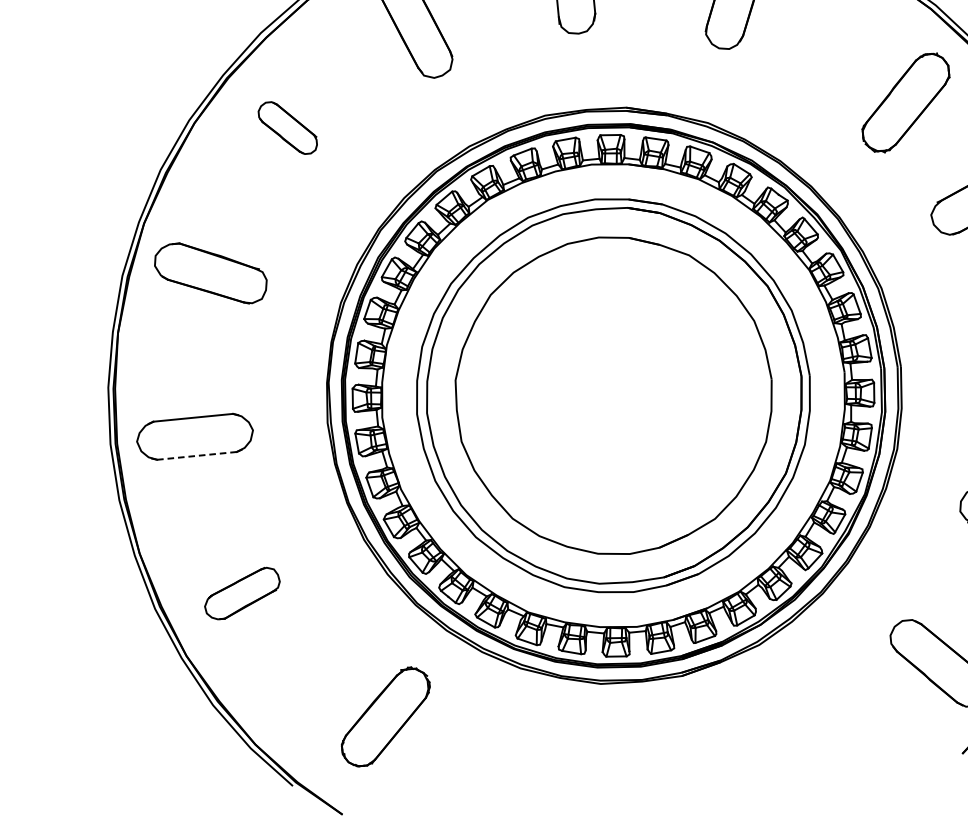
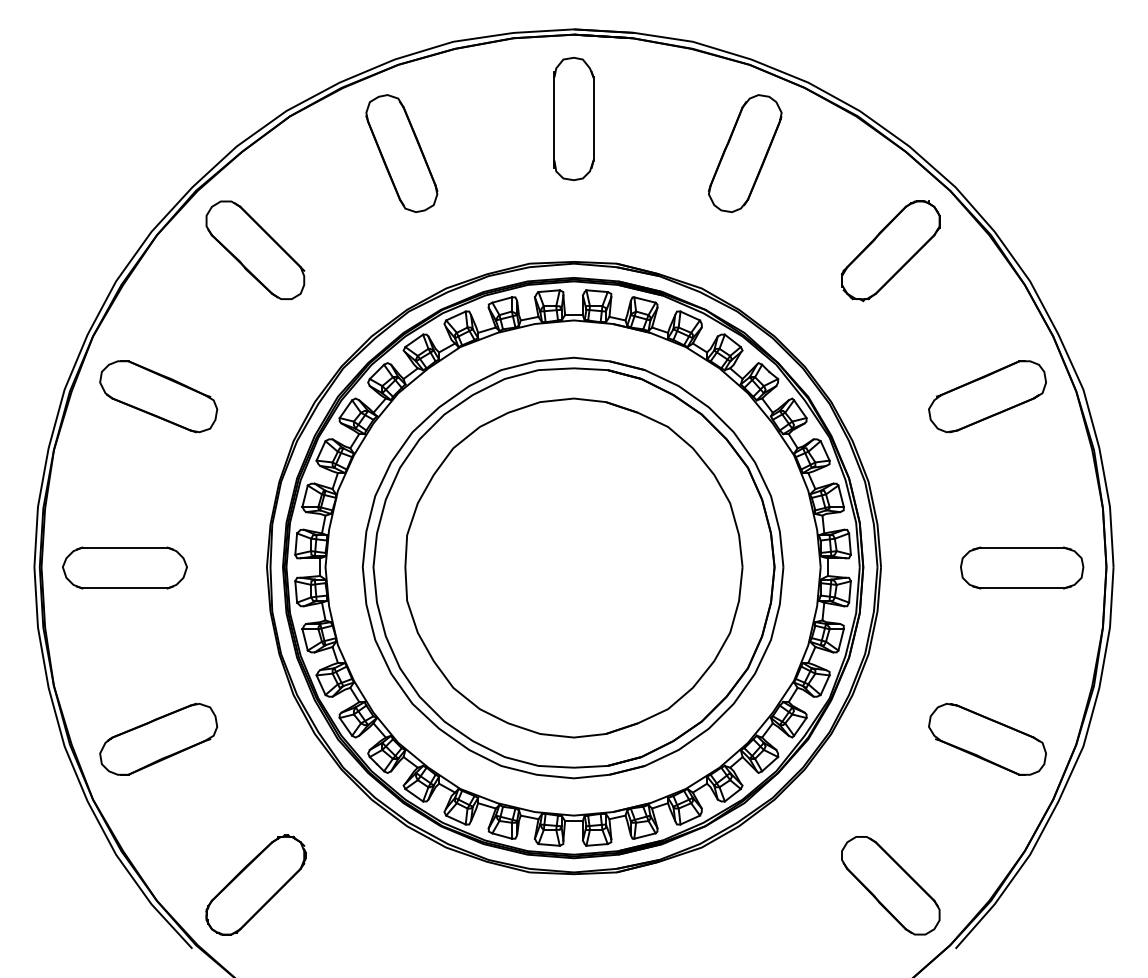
part: (905, 103) -> (890, 251), moved
part: (287, 127) -> (255, 249), size x1.67
line: (196, 455) -> (124, 588), dashed -> solid
part: (242, 592) -> (158, 738), size x1.43
part: (385, 716) -> (255, 884), moved

